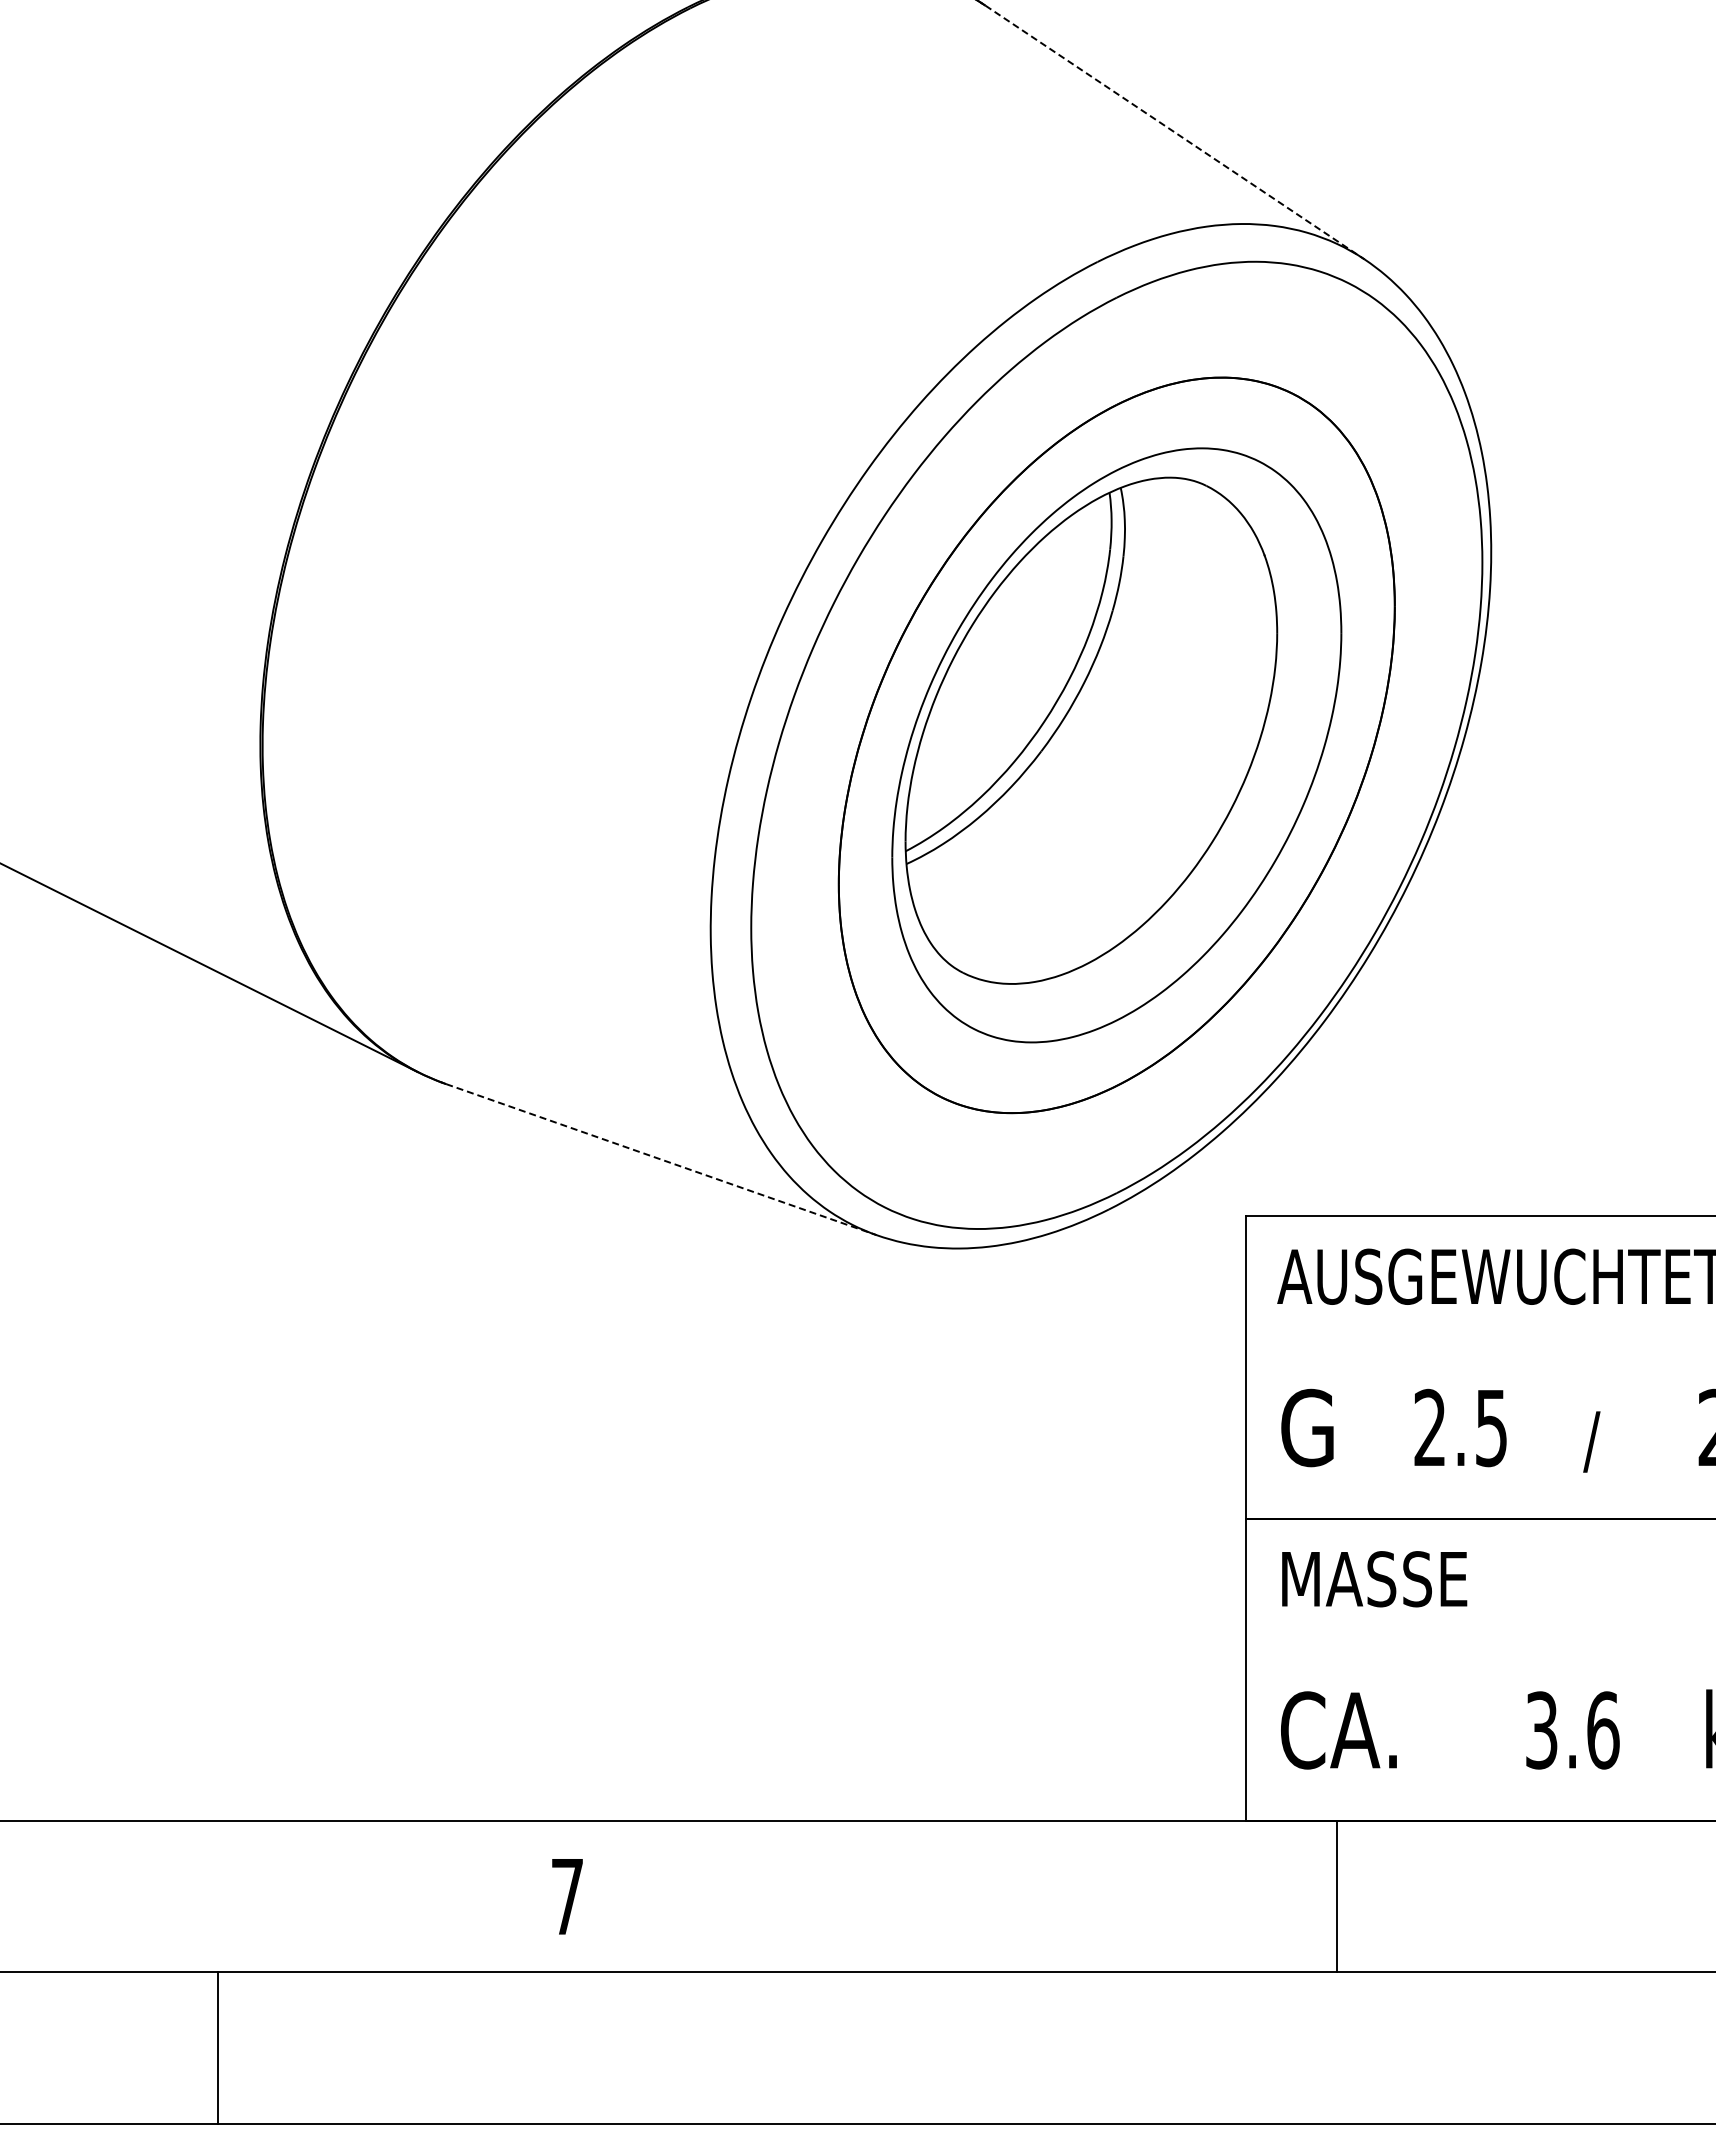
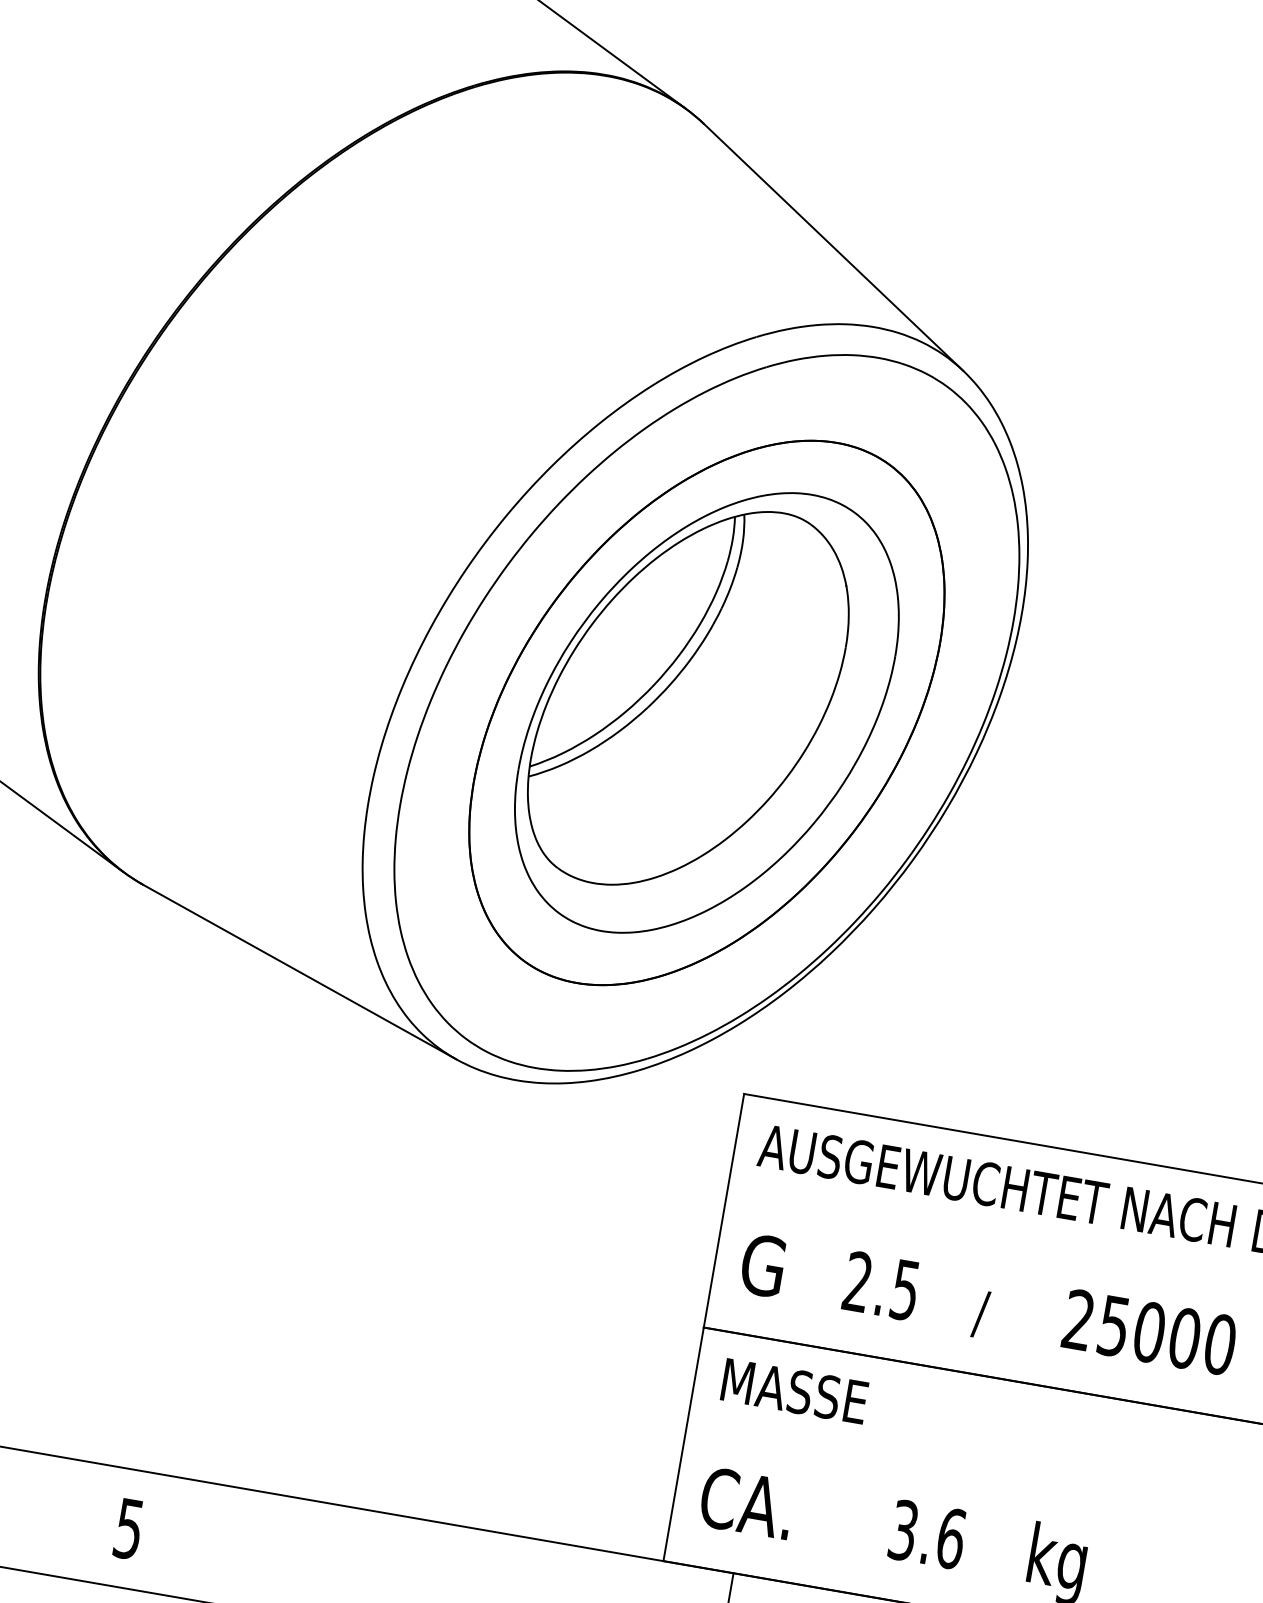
line: (1175, 132) -> (833, 247), dashed -> solid
line: (662, 1159) -> (300, 972), dashed -> solid
text: (566, 1897) -> (128, 1529), 7 -> 5

